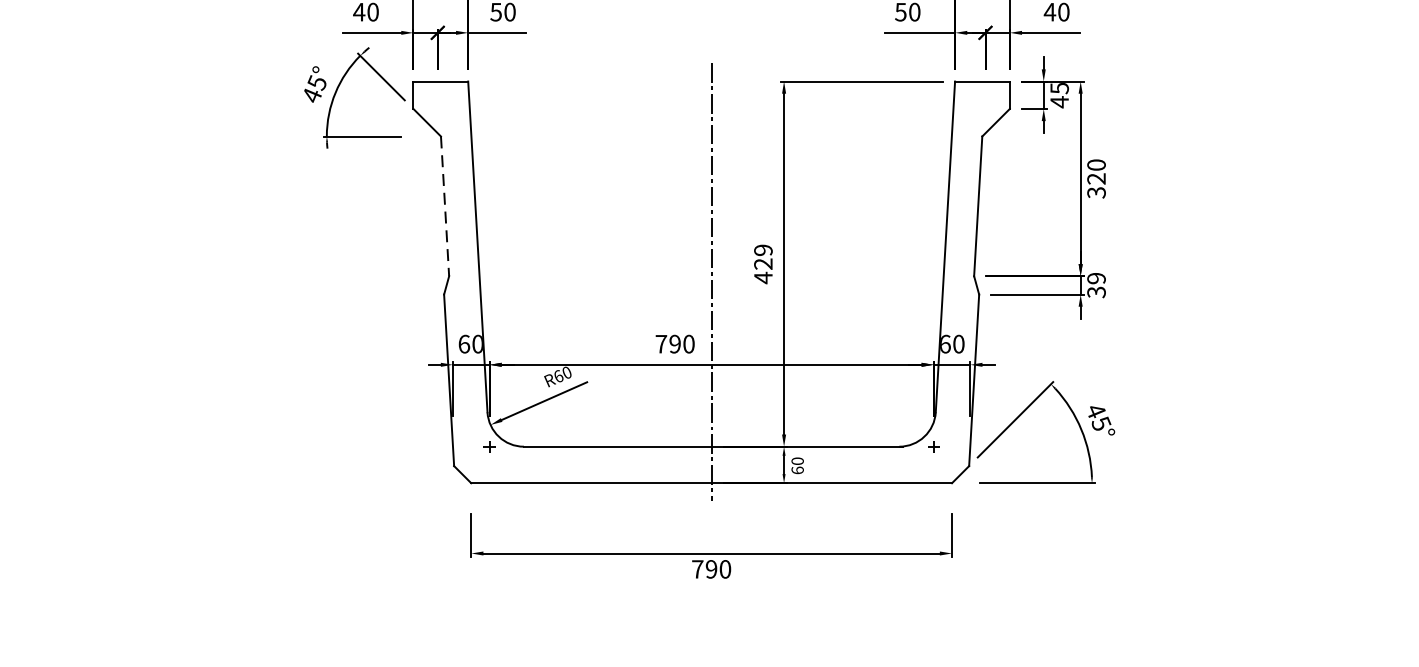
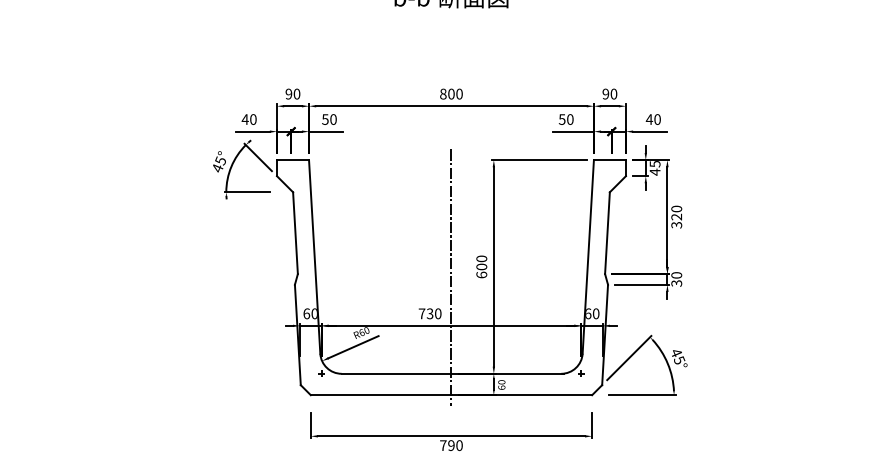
line: (445, 206) -> (295, 233), dashed -> solid
text: (762, 263) -> (481, 266), 429 -> 600
text: (1096, 278) -> (676, 275), 39 -> 30
text: (674, 343) -> (429, 313), 790 -> 730

